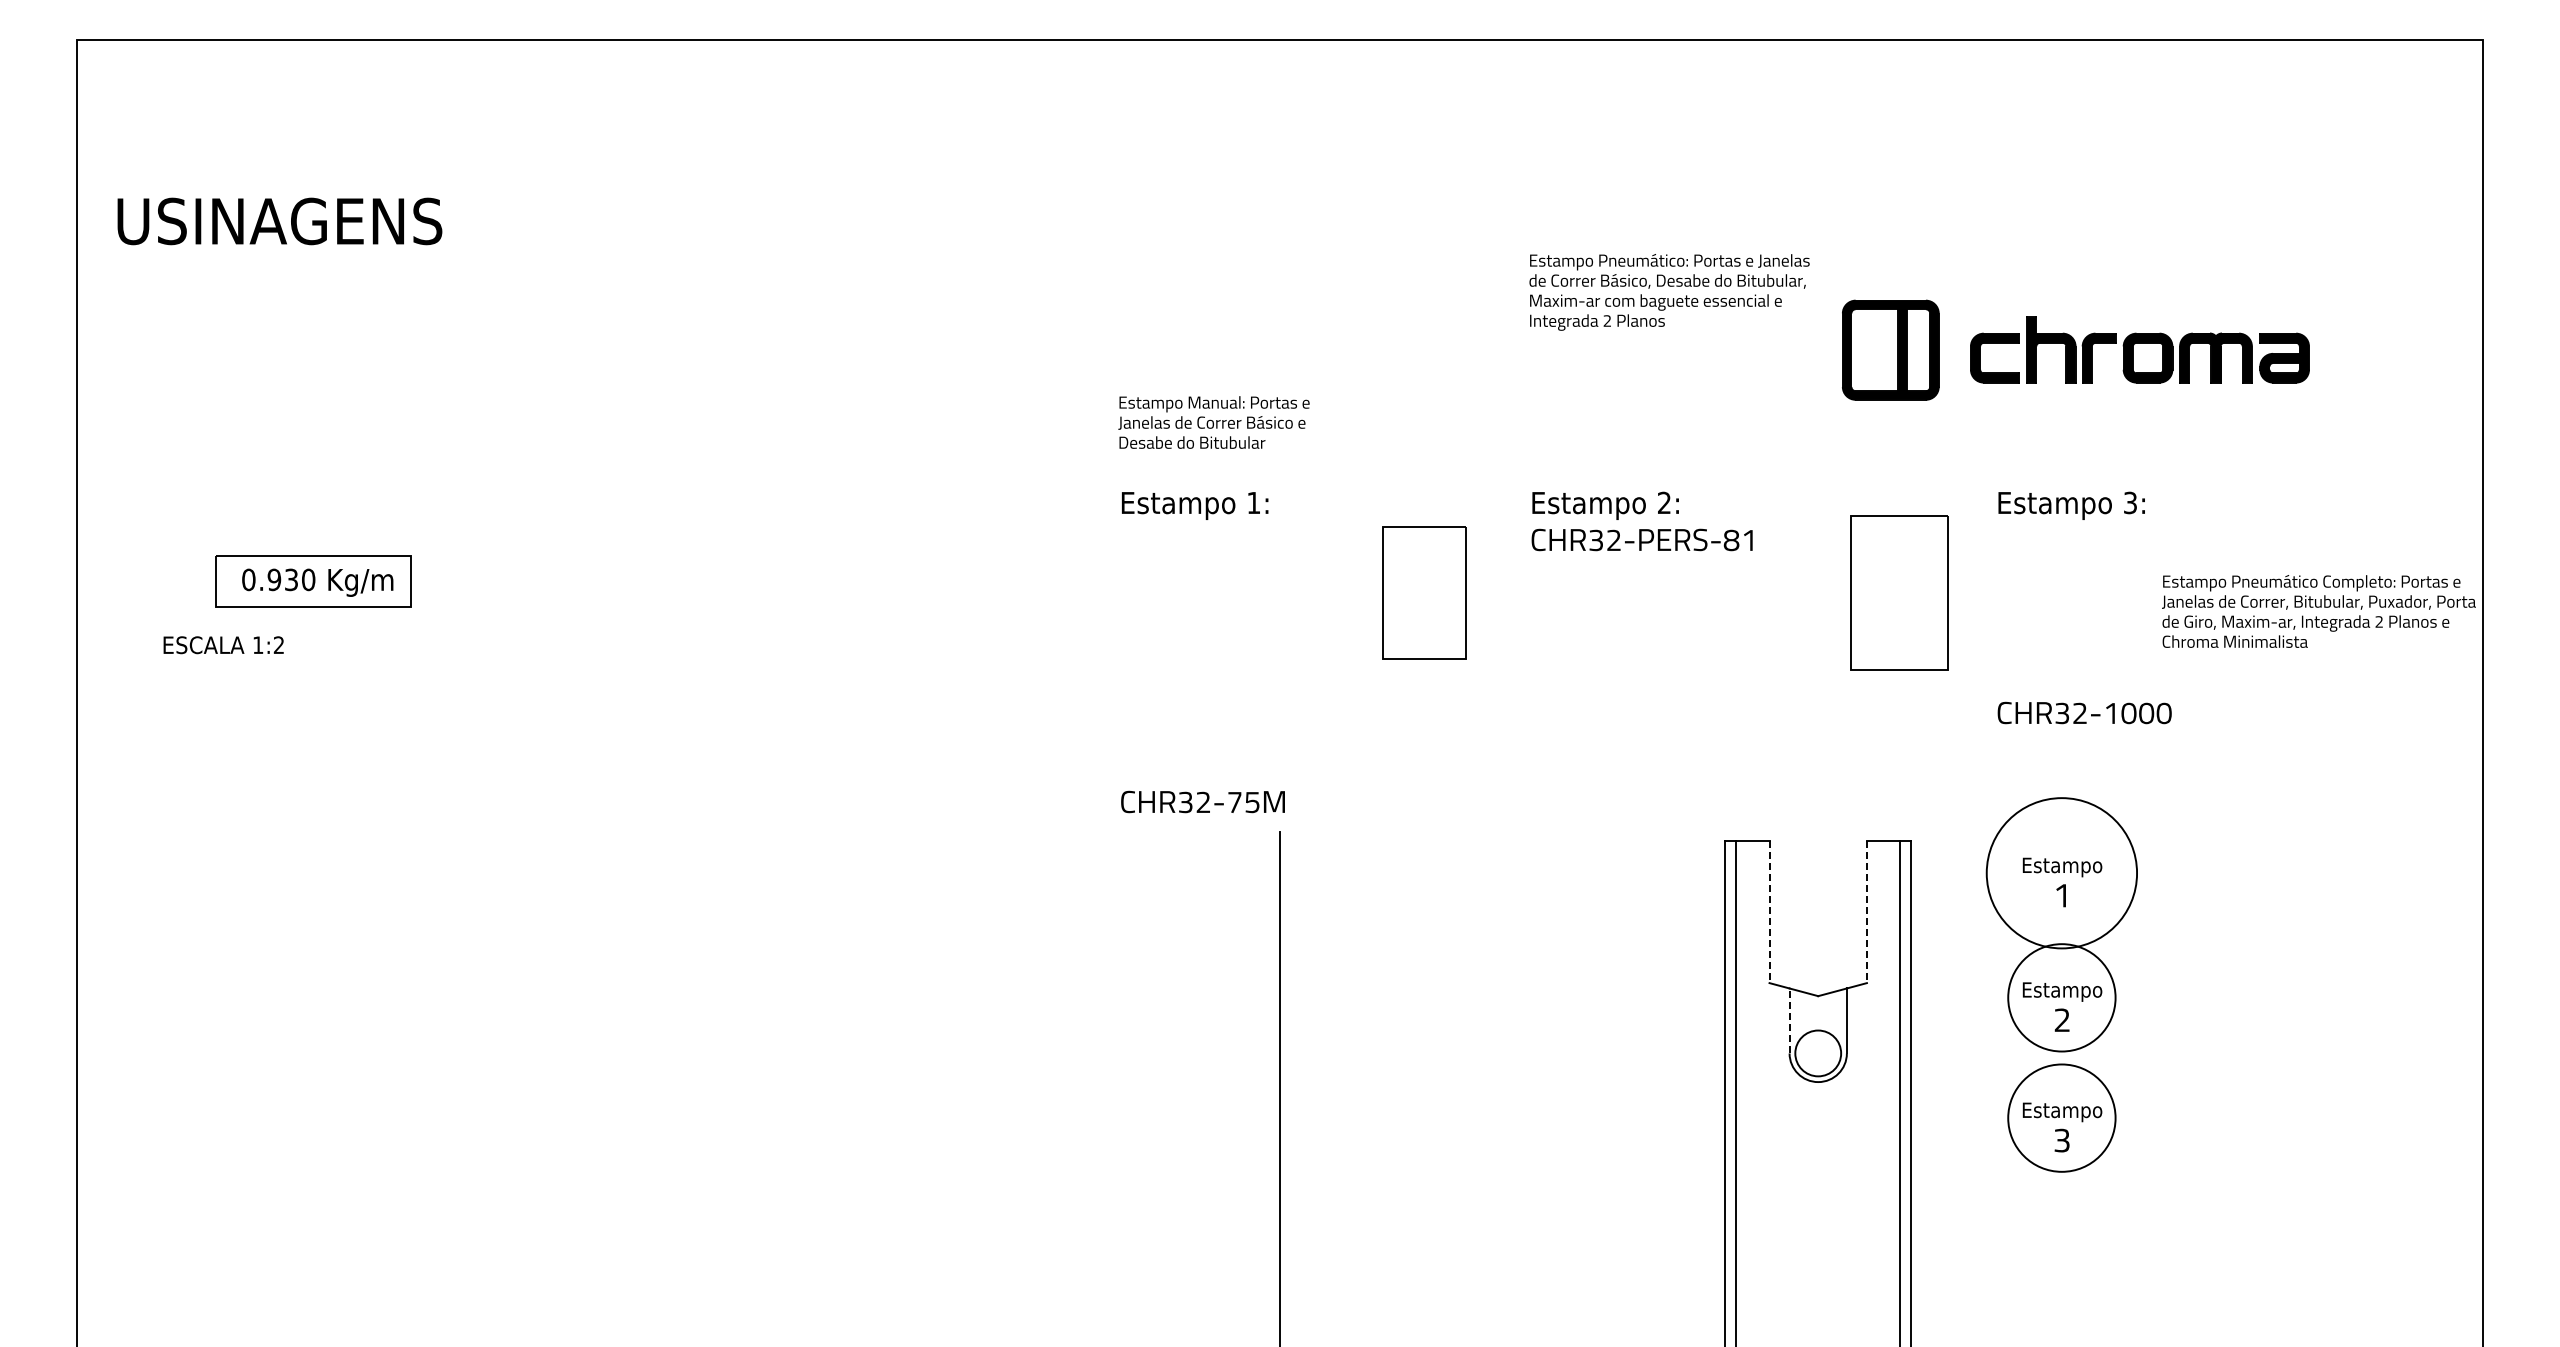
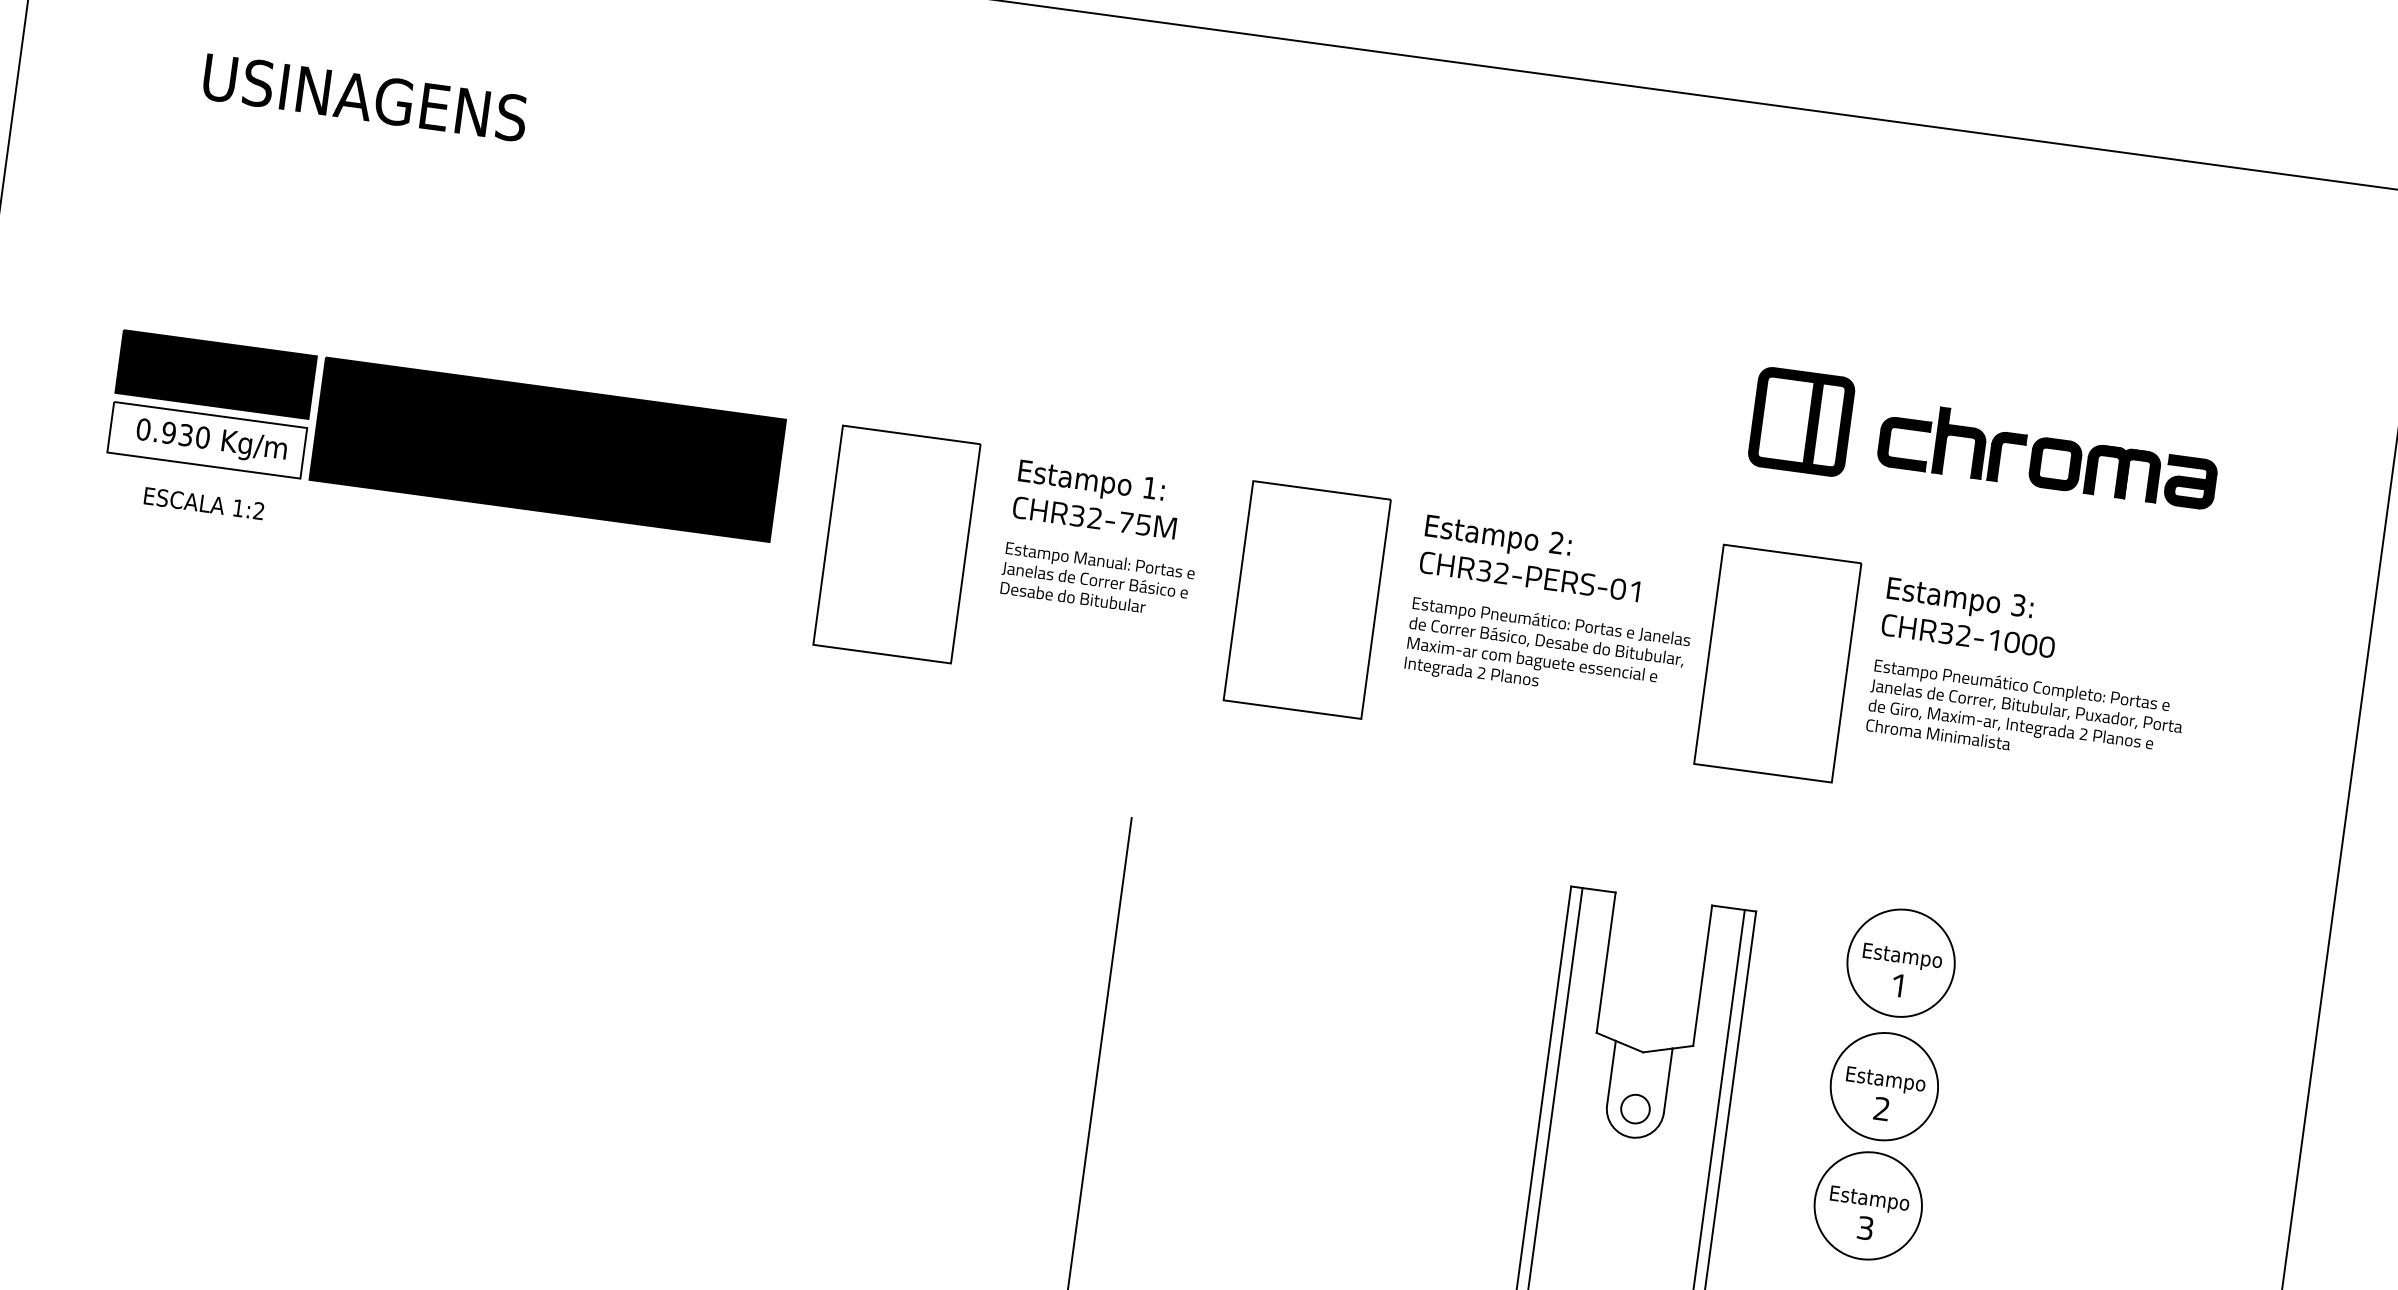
text: (279, 221) -> (364, 97), moved
text: (1669, 292) -> (1547, 653), moved
text: (1213, 422) -> (1096, 580), moved
text: (1731, 540) -> (1618, 589), CHR32-PERS-81 -> CHR32-PERS-01
part: (549, 545) -> (446, 435), added
part: (1010, 592) -> (896, 544), added
part: (1424, 592) -> (1307, 599), size x1.67
part: (1899, 592) -> (1777, 663), size x1.43
text: (2318, 611) -> (2024, 715), moved
text: (223, 645) -> (203, 503), moved
text: (2084, 712) -> (1968, 635), moved
text: (1202, 801) -> (1094, 517), moved
circle: (2061, 872) -> (1900, 962), size x0.71
line: (1769, 912) -> (1606, 962), dashed -> solid
line: (1866, 912) -> (1702, 975), dashed -> solid
line: (1789, 1020) -> (1611, 1072), dashed -> solid
circle: (1817, 1053) -> (1634, 1109), size x0.62

